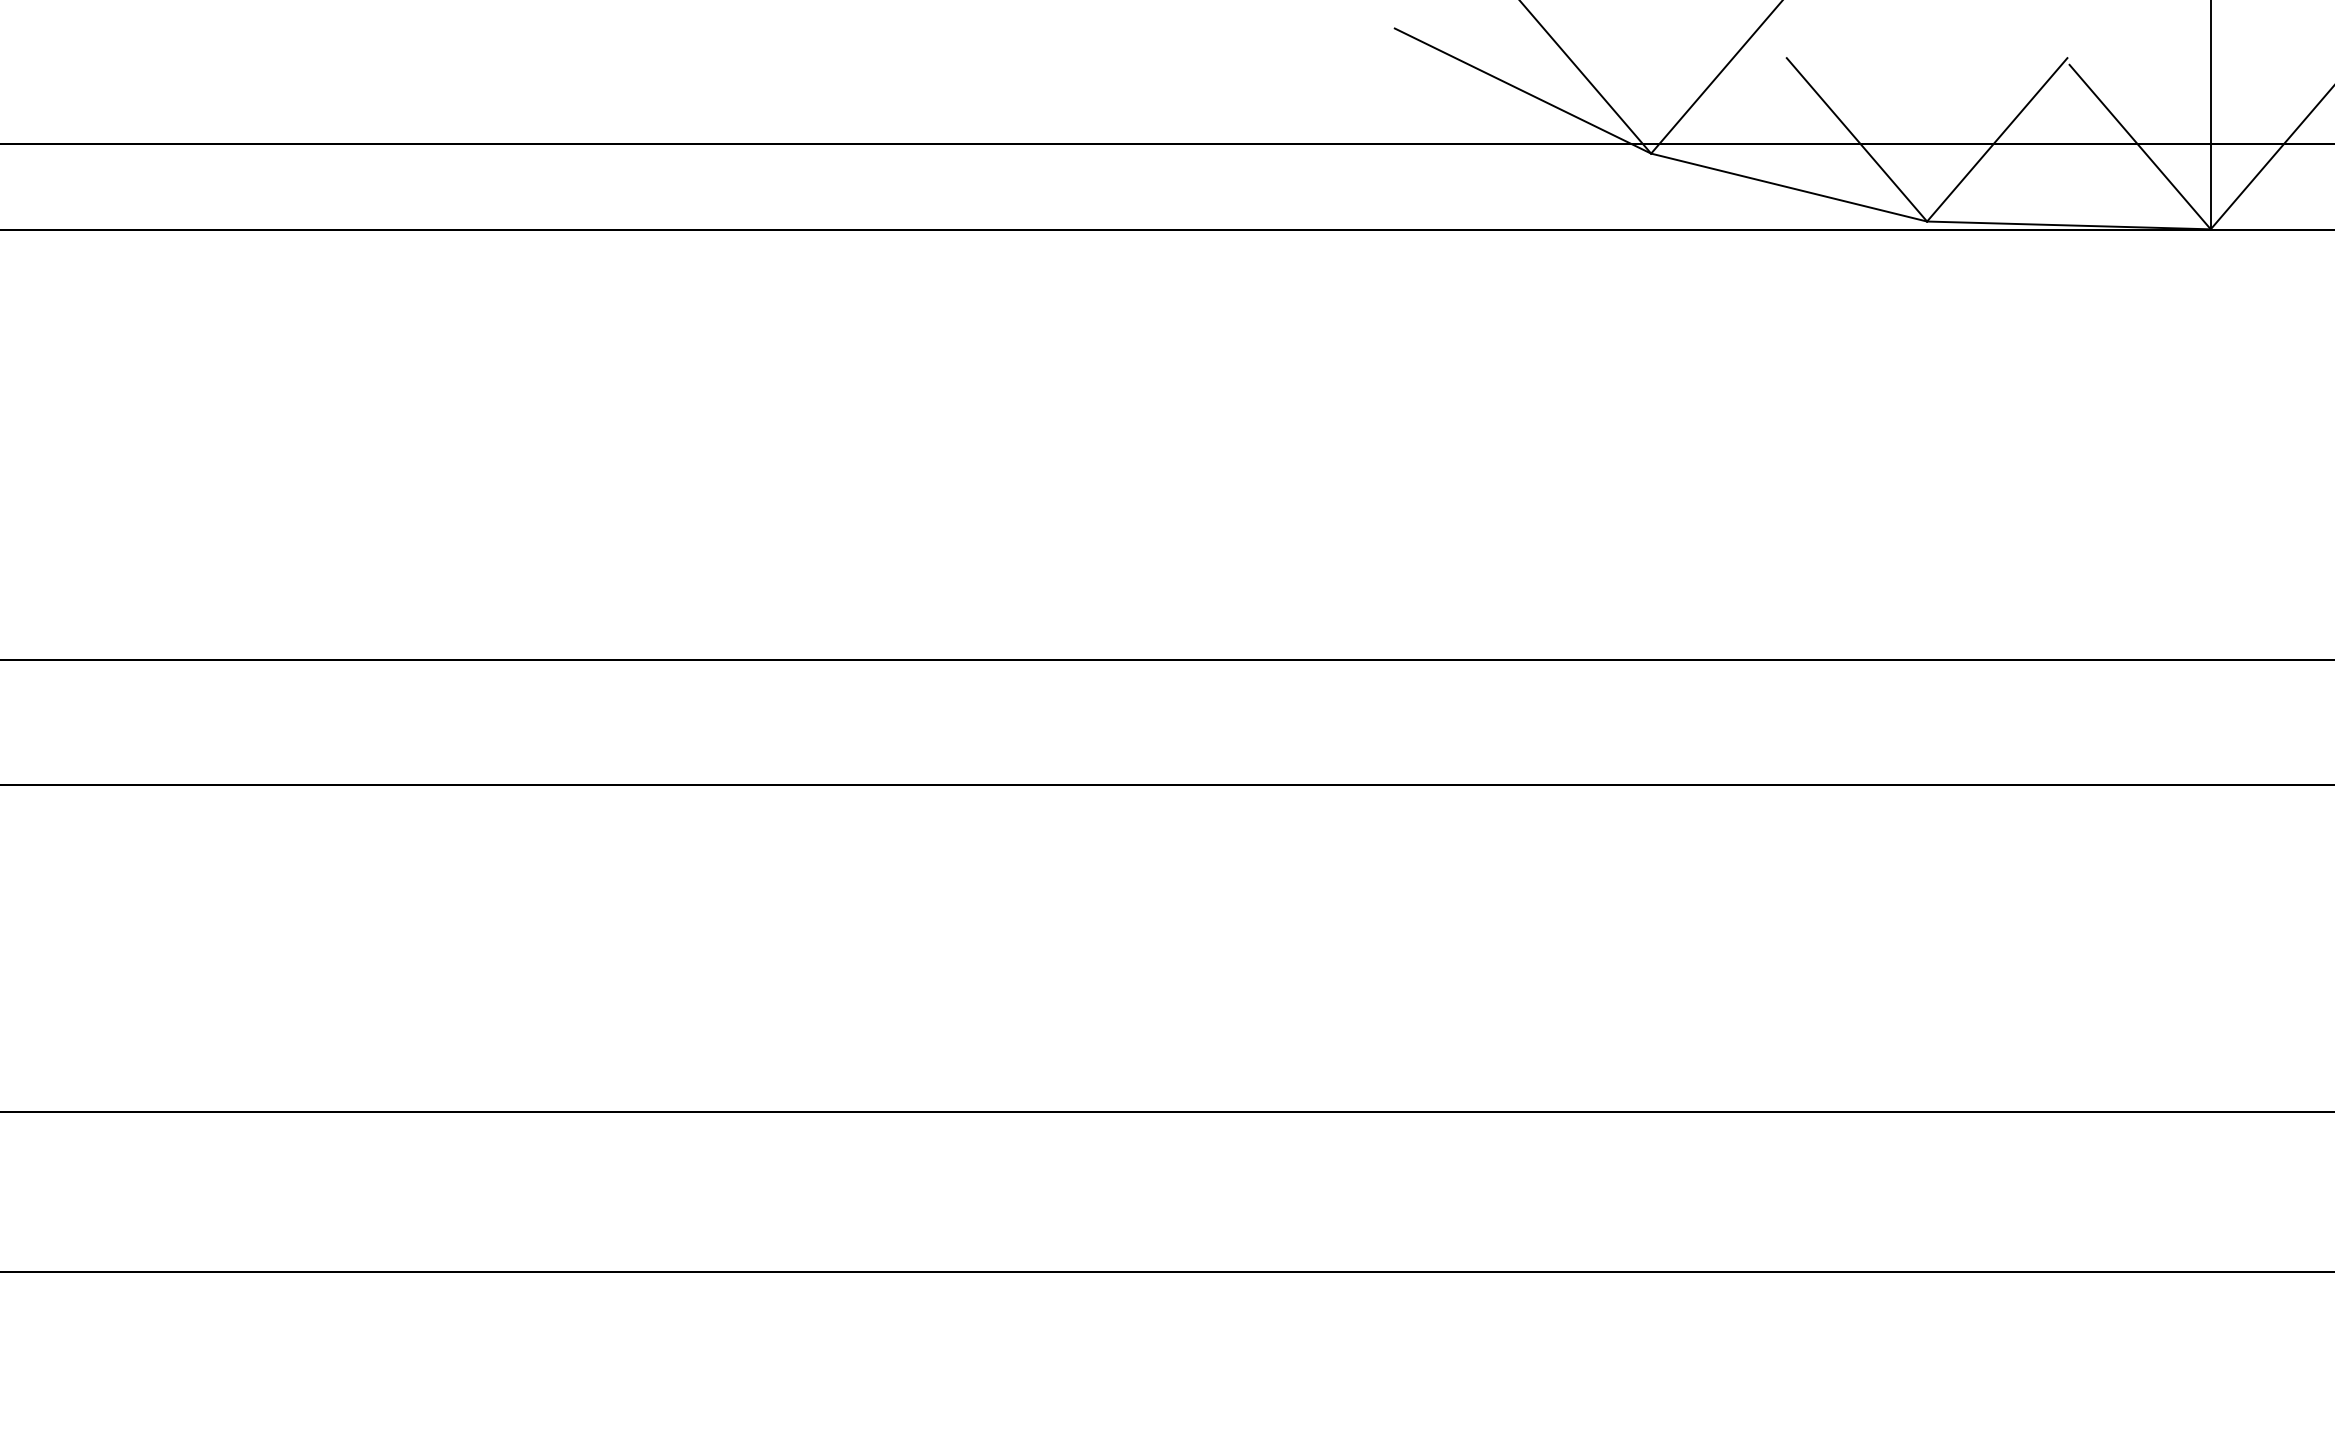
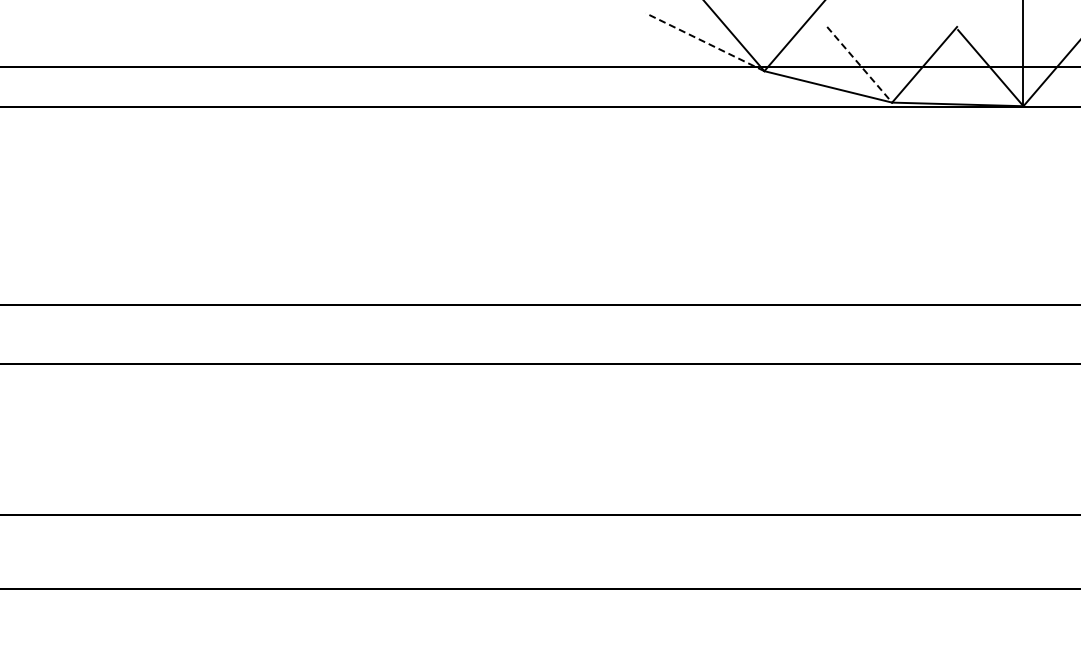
line: (1521, 91) -> (704, 42), solid -> dashed
line: (1856, 139) -> (859, 64), solid -> dashed

